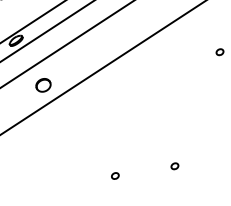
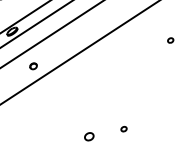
part: (43, 85) -> (33, 66), size x0.6
part: (174, 166) -> (123, 129), moved
part: (115, 175) -> (89, 136), size x1.6

